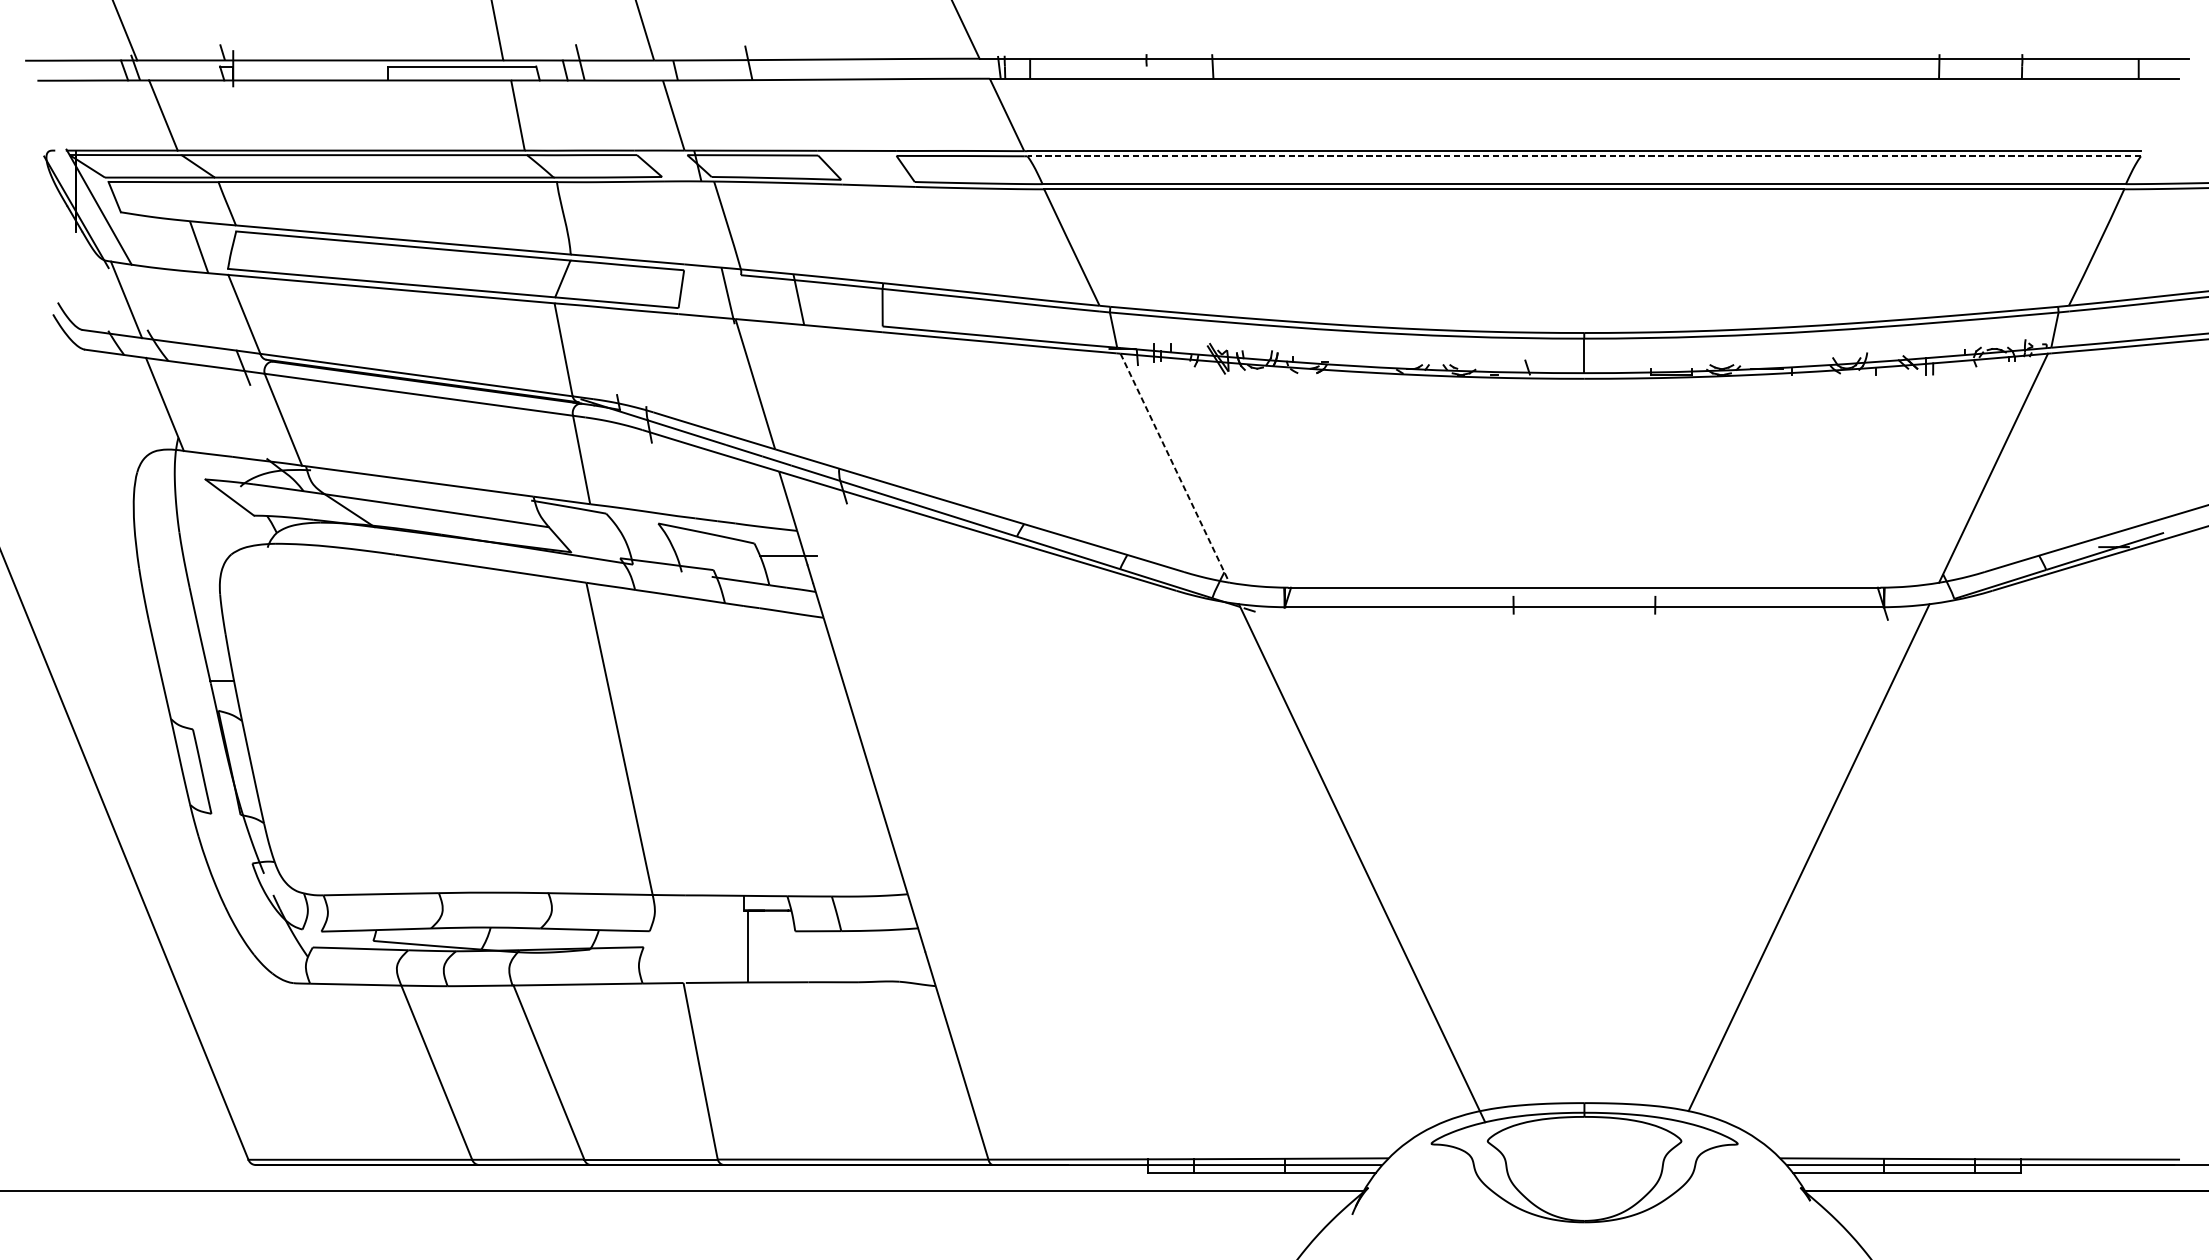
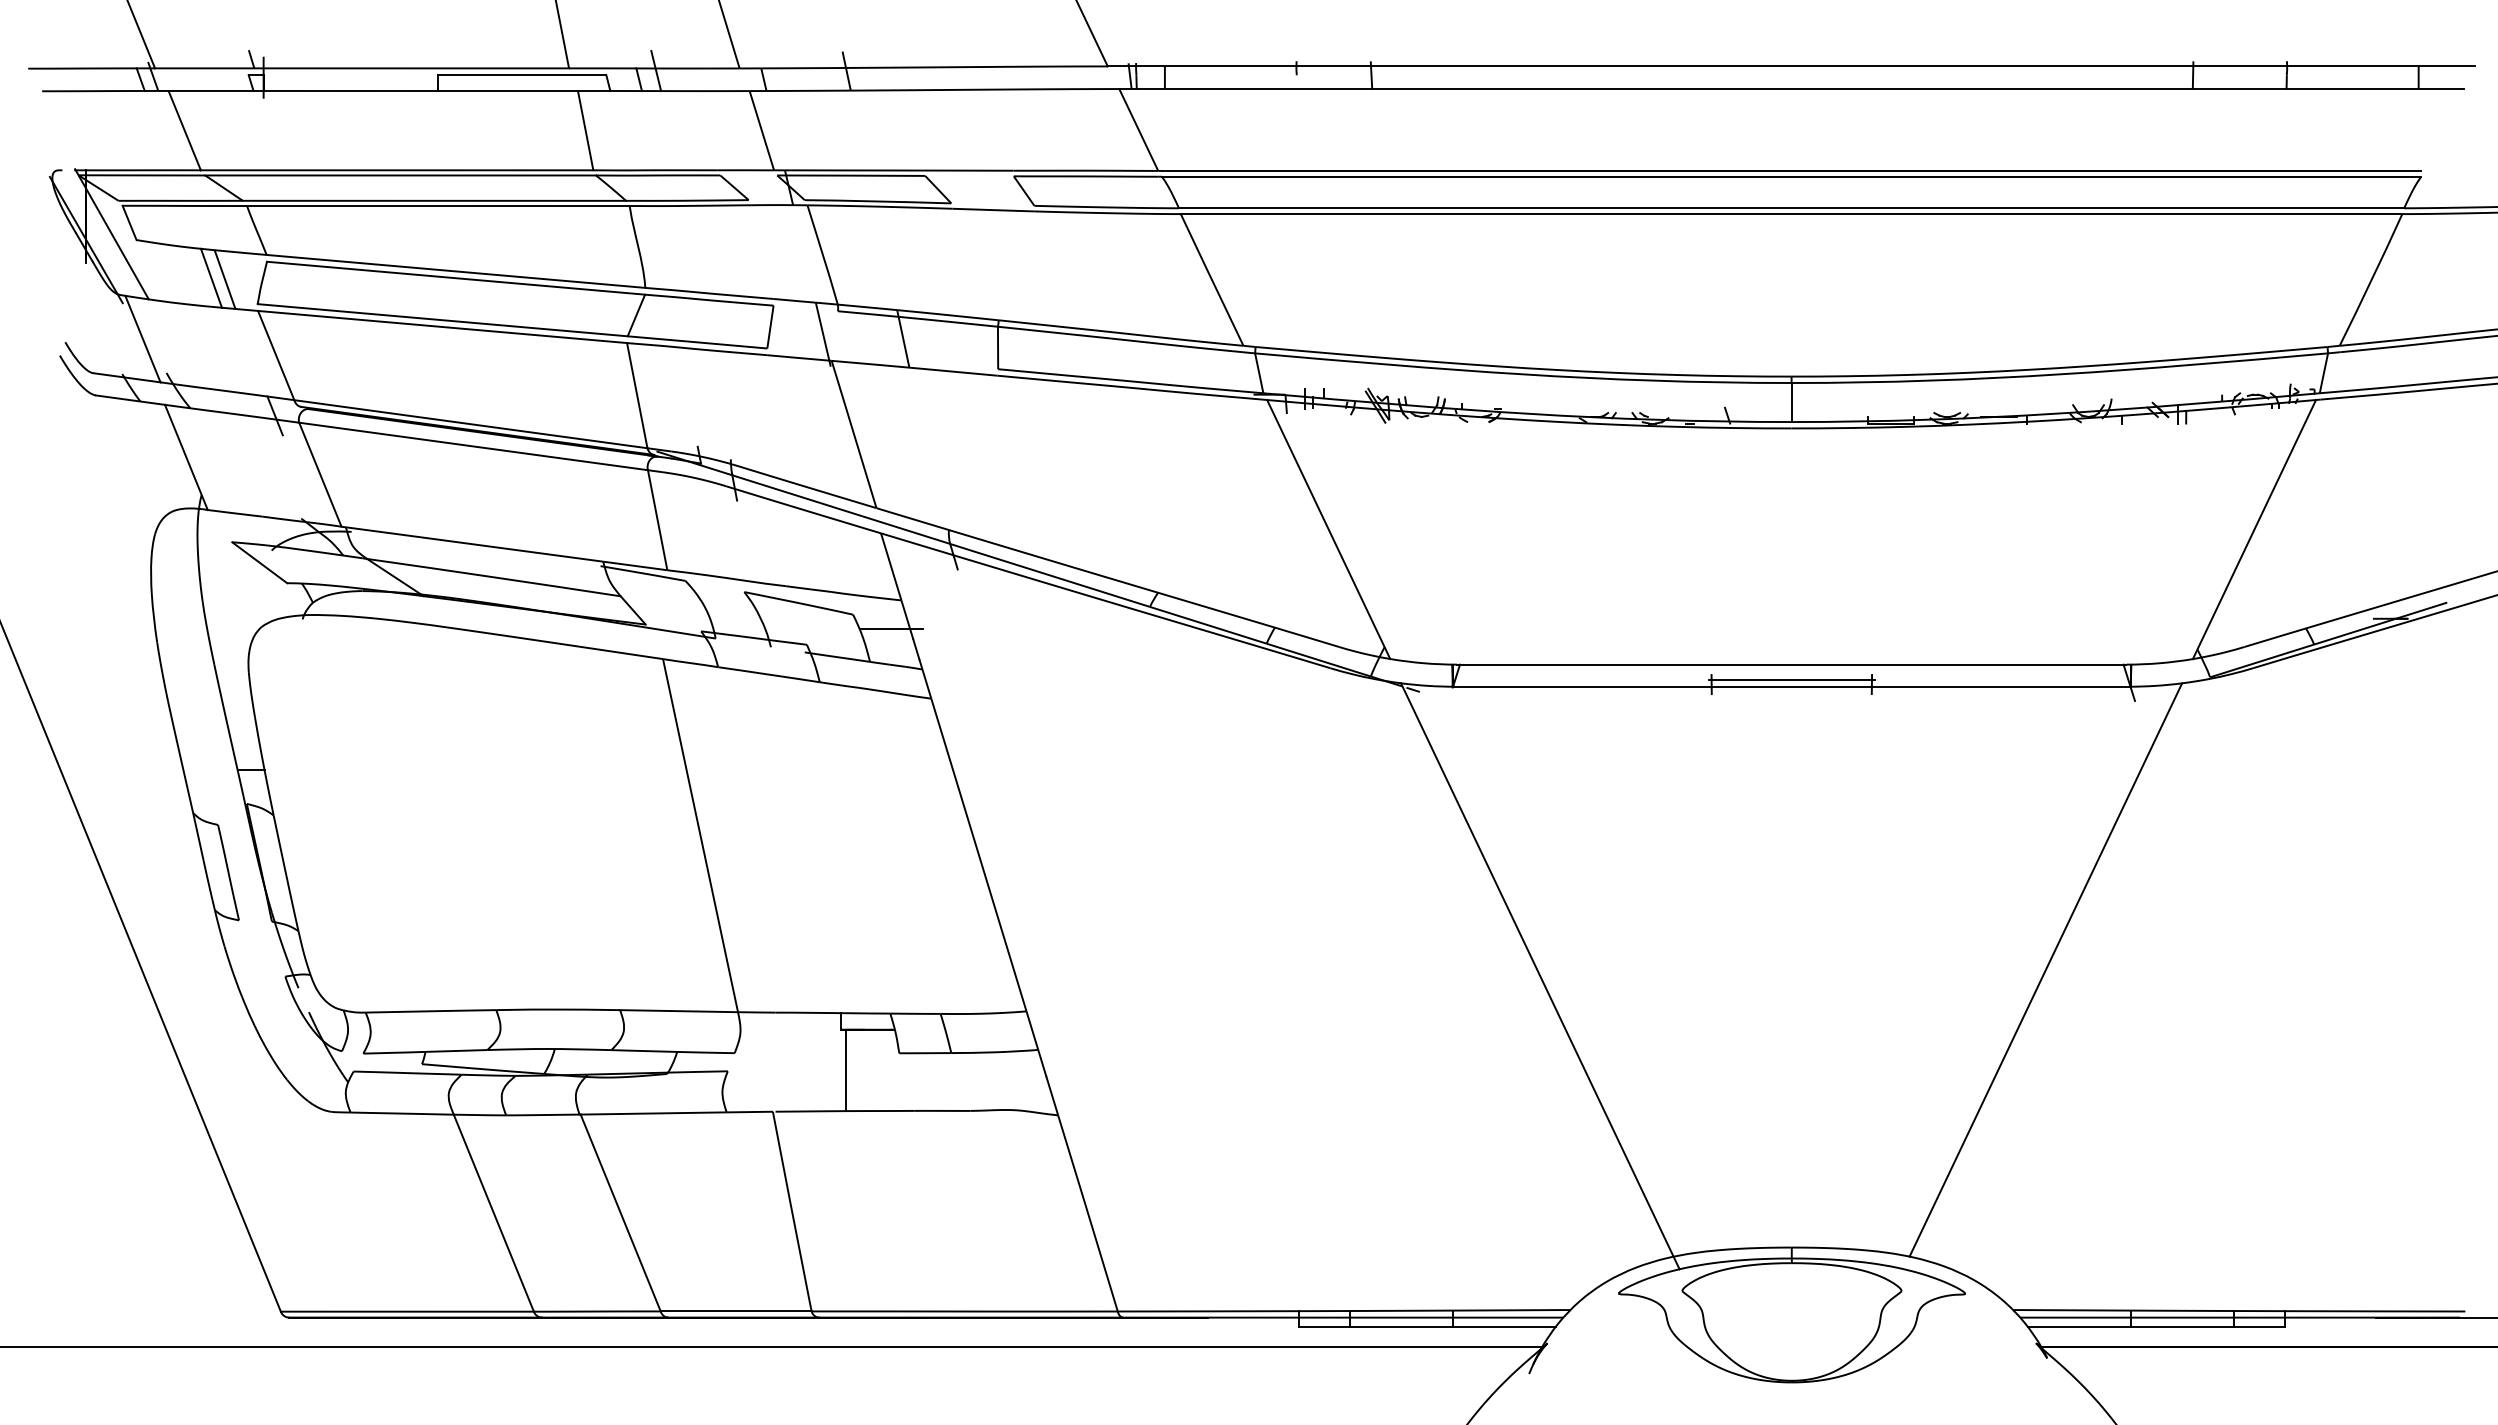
line: (1584, 156) -> (1791, 176), dashed -> solid
line: (186, 245) -> (210, 277), added
line: (1174, 468) -> (1328, 529), dashed -> solid
line: (1584, 601) -> (1791, 680), added

